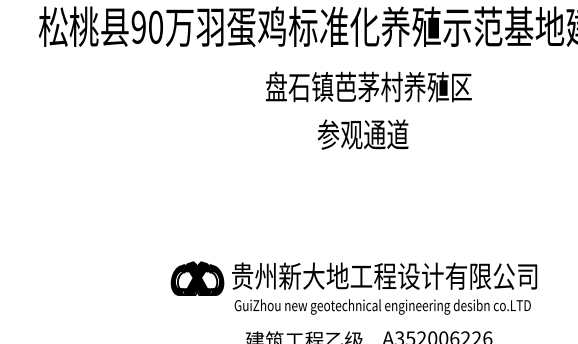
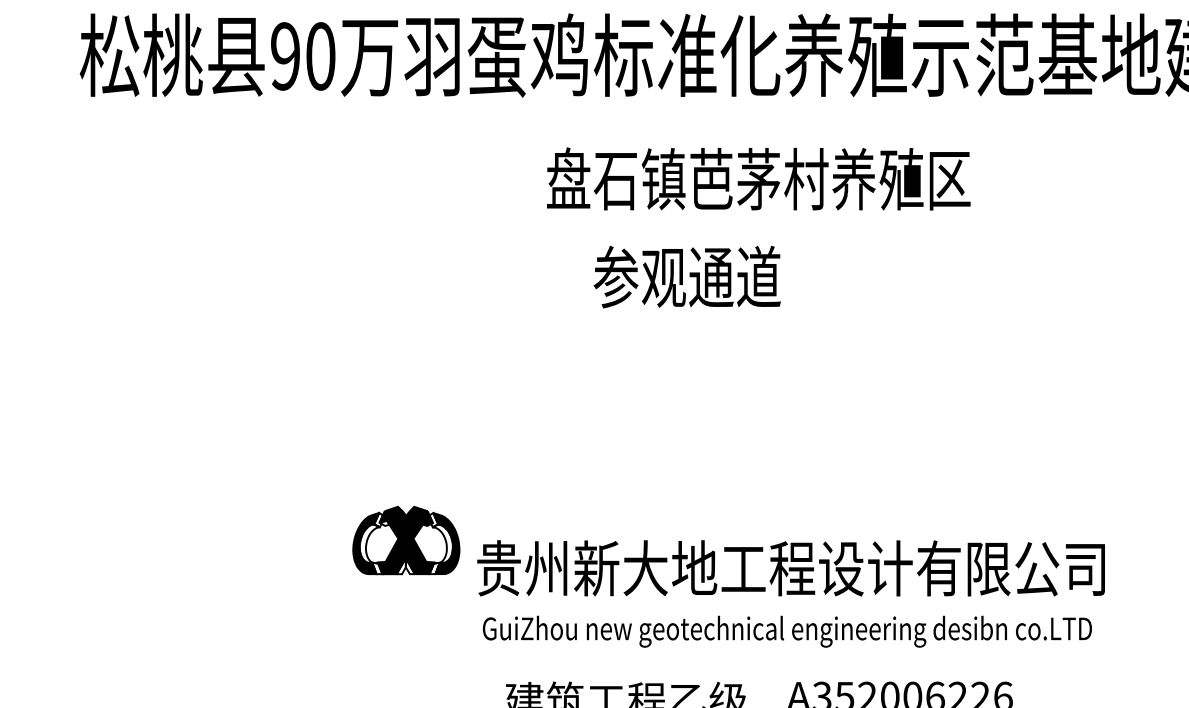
text: (362, 134) -> (686, 276), moved
part: (197, 278) -> (406, 540), moved

